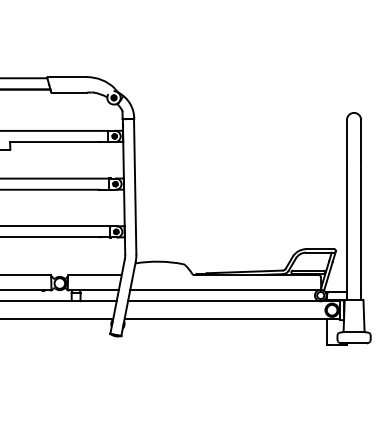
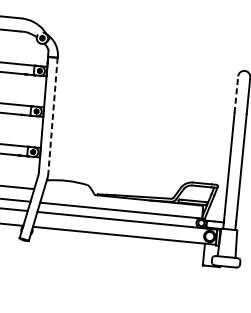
line: (346, 141) -> (236, 94), solid -> dashed
line: (135, 186) -> (53, 115), solid -> dashed

